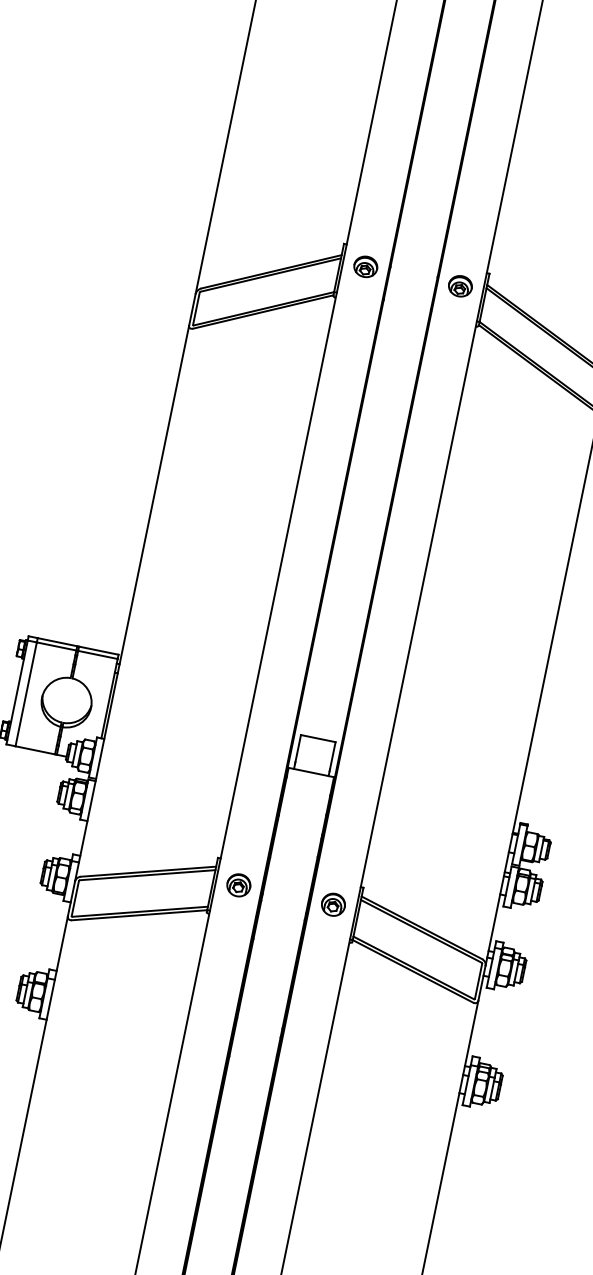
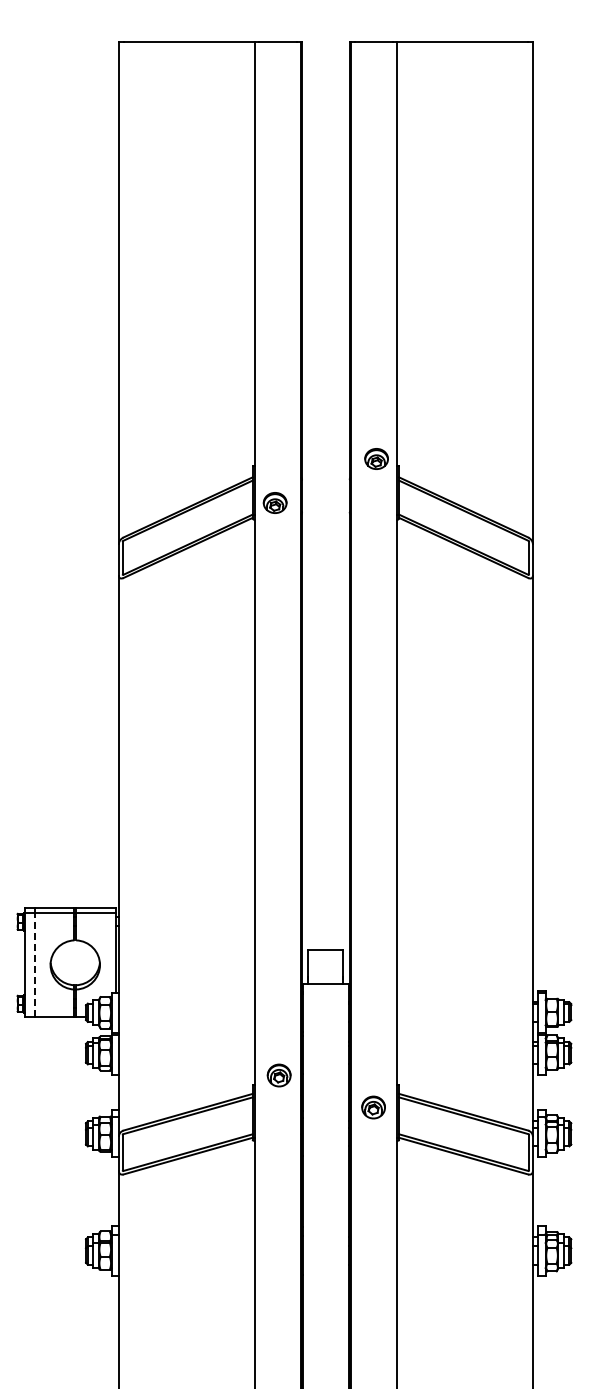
part: (365, 266) -> (274, 502), moved
part: (460, 285) -> (376, 458), moved
line: (26, 693) -> (34, 964), solid -> dashed
part: (238, 885) -> (278, 1075), moved

